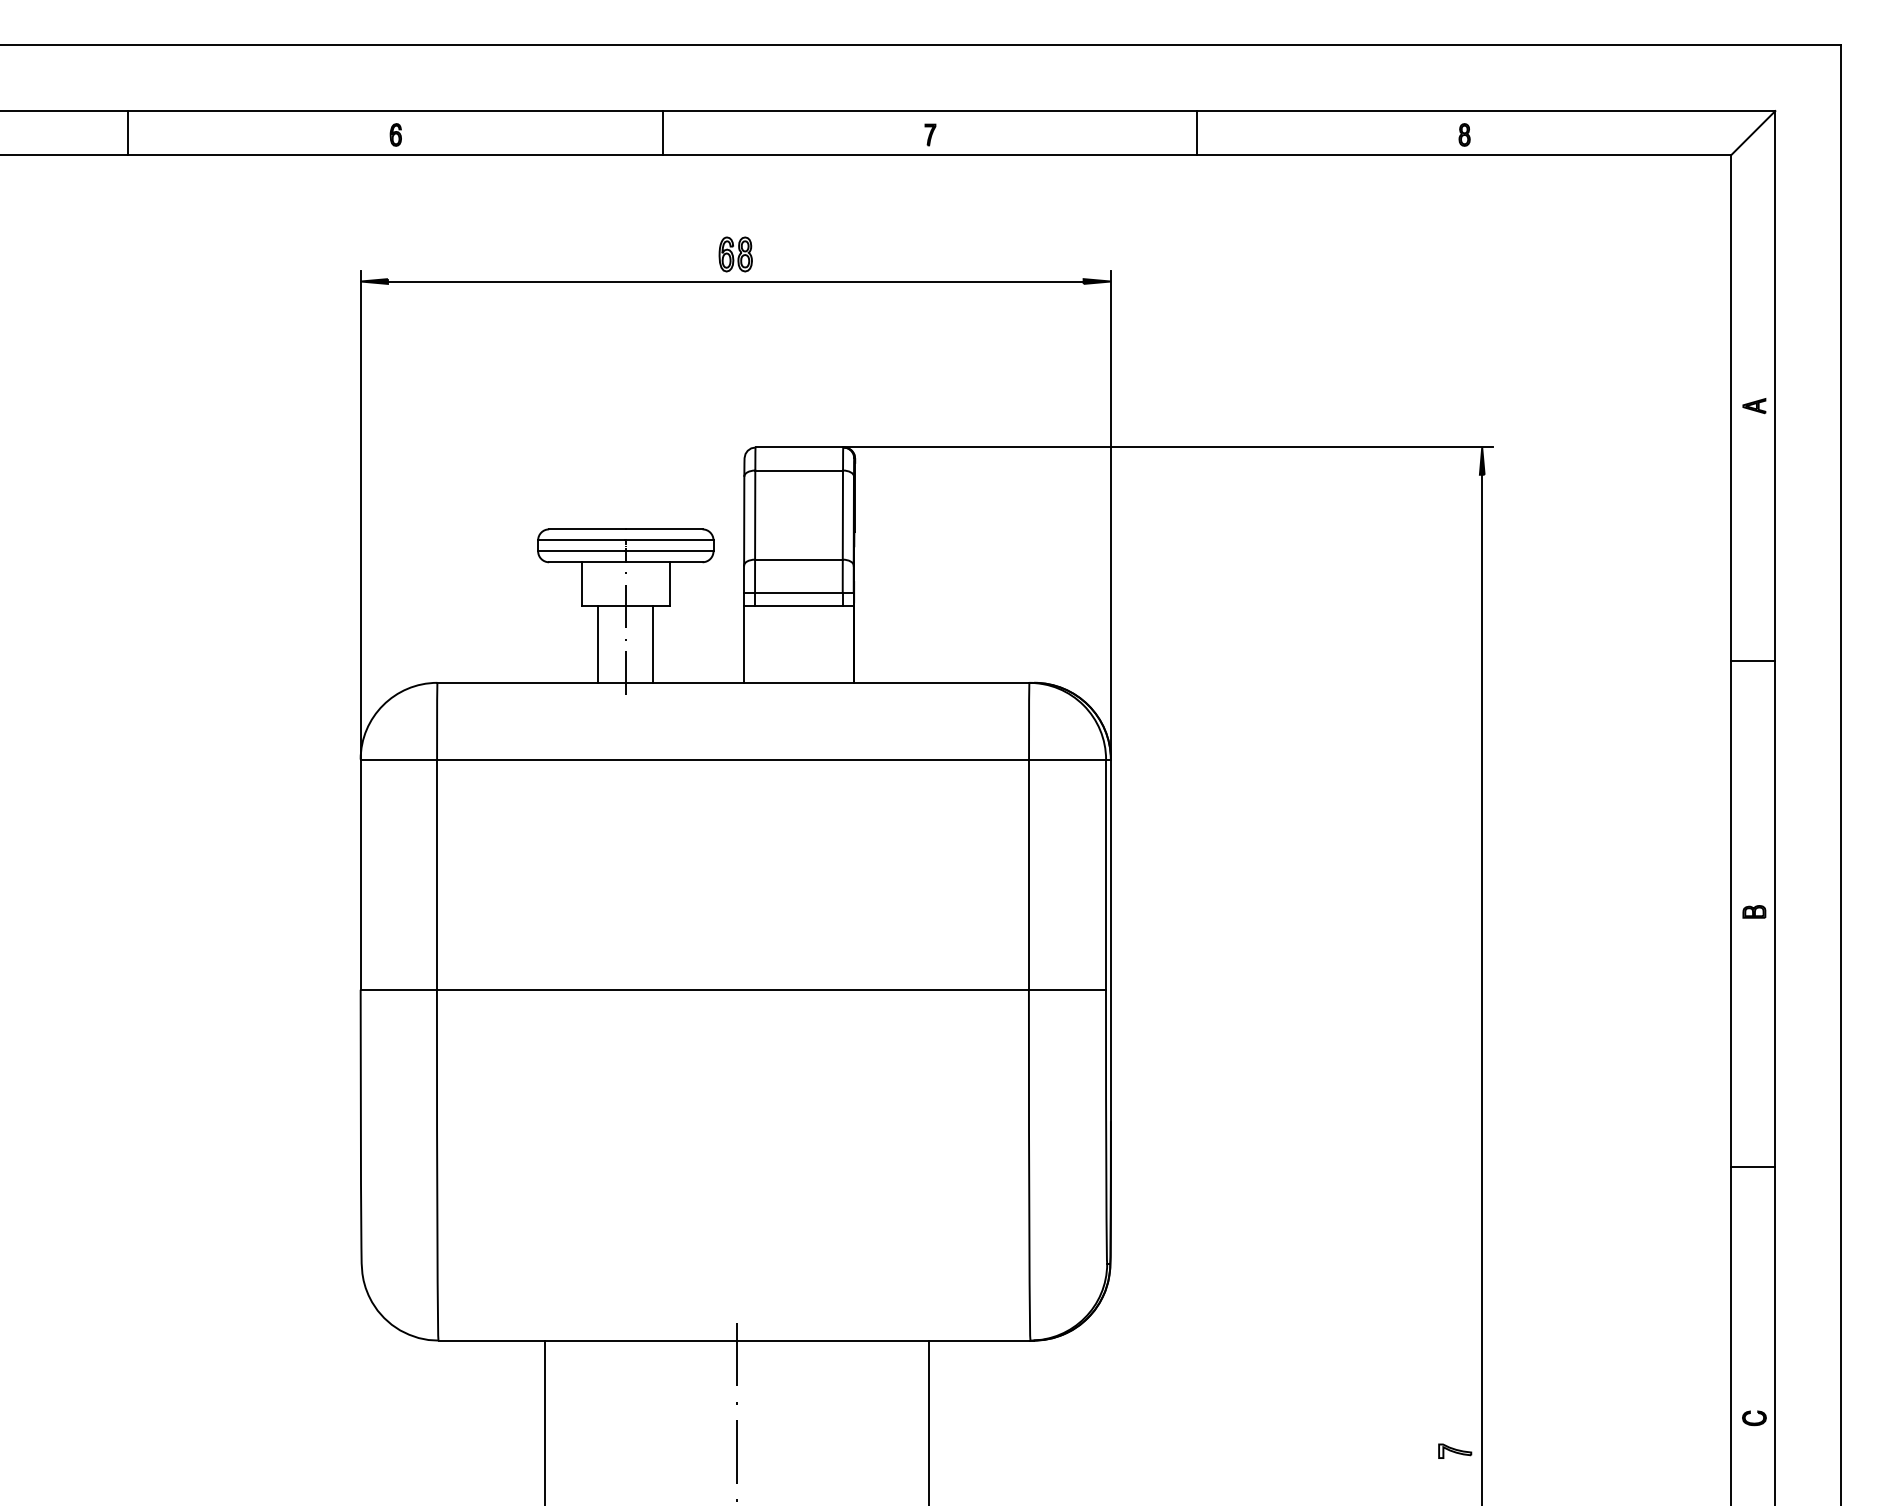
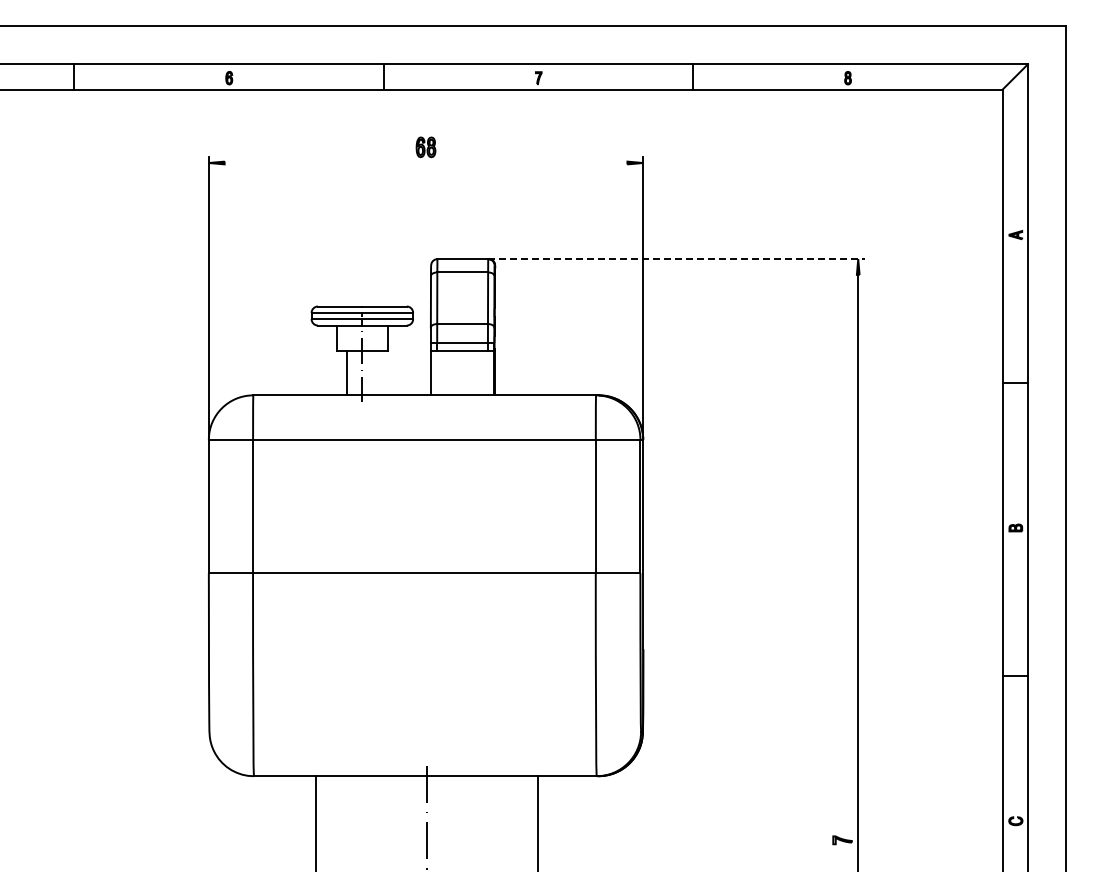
line: (734, 282) -> (425, 163), removed
line: (1168, 448) -> (676, 259), solid -> dashed
line: (653, 643) -> (378, 372), removed

